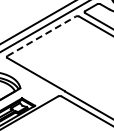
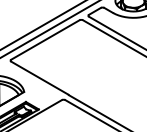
line: (41, 35) -> (45, 39), dashed -> solid

